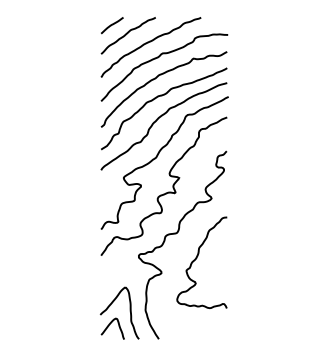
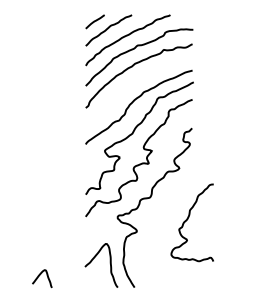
curve: (162, 96) -> (137, 81), removed
curve: (197, 258) -> (188, 219), moved
curve: (109, 326) -> (39, 276), moved

